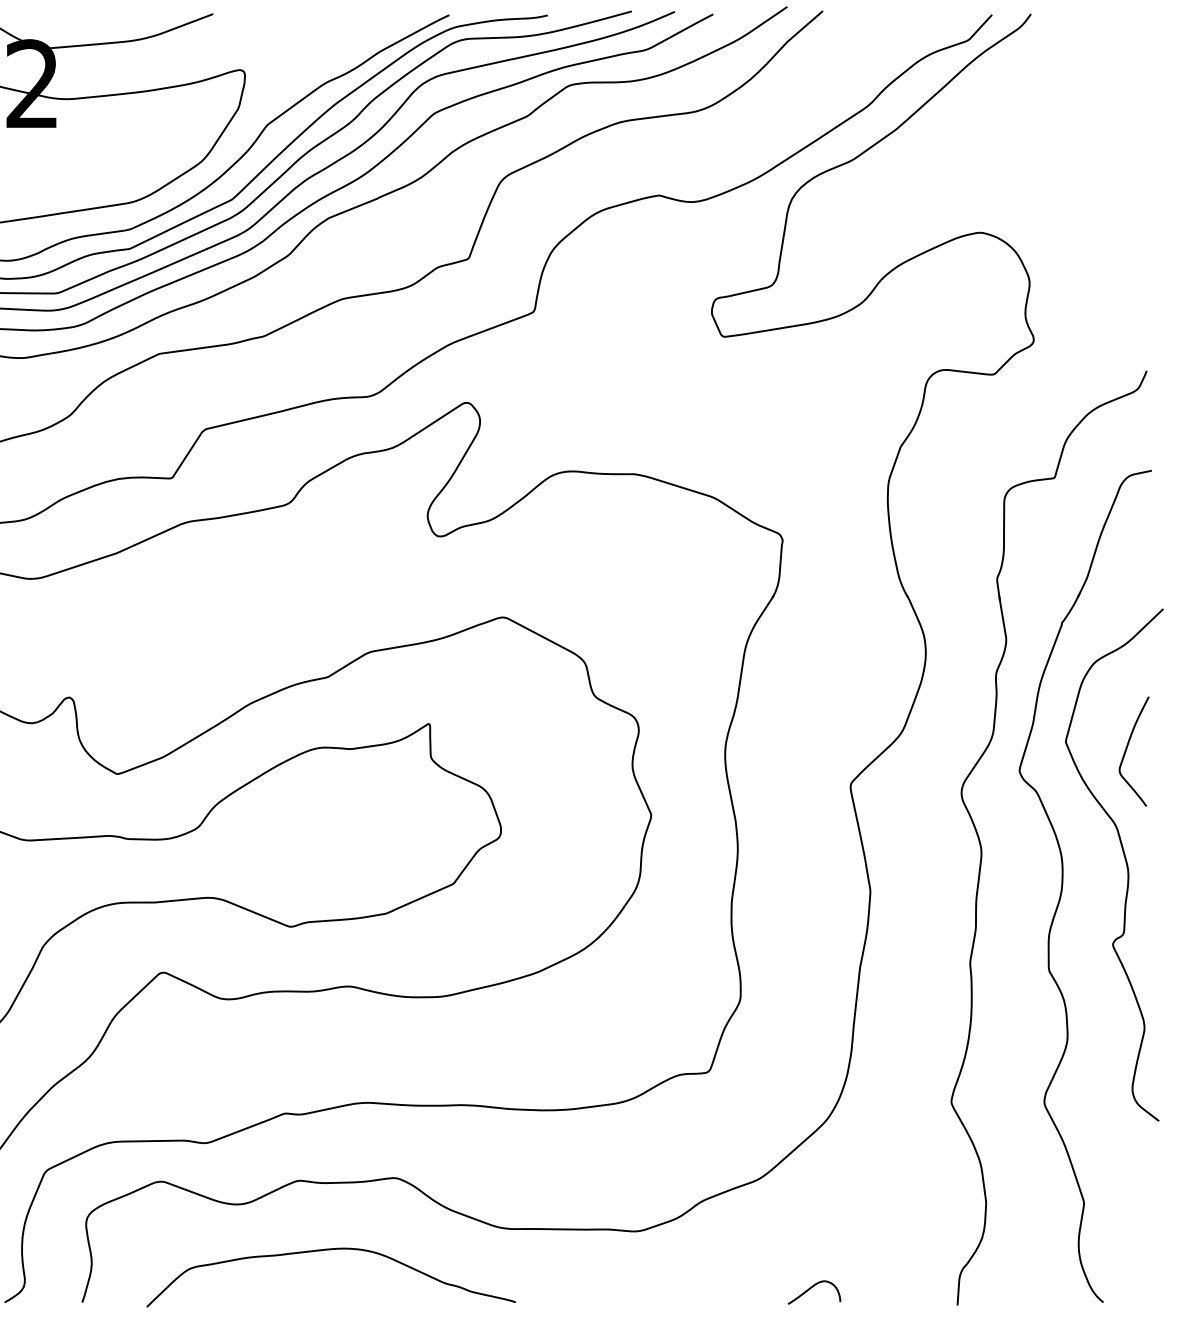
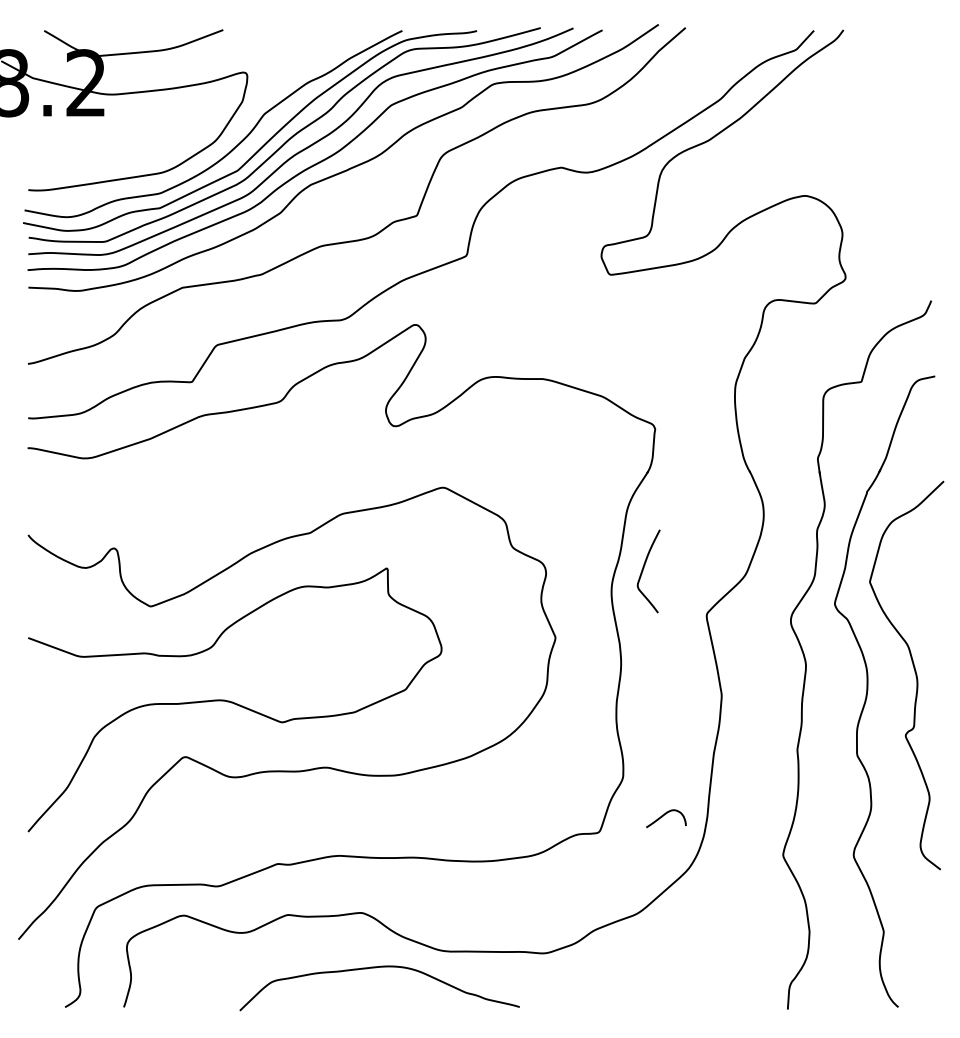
curve: (1128, 747) -> (644, 568), moved
curve: (326, 1251) -> (376, 968), moved
curve: (812, 1288) -> (664, 815), moved

